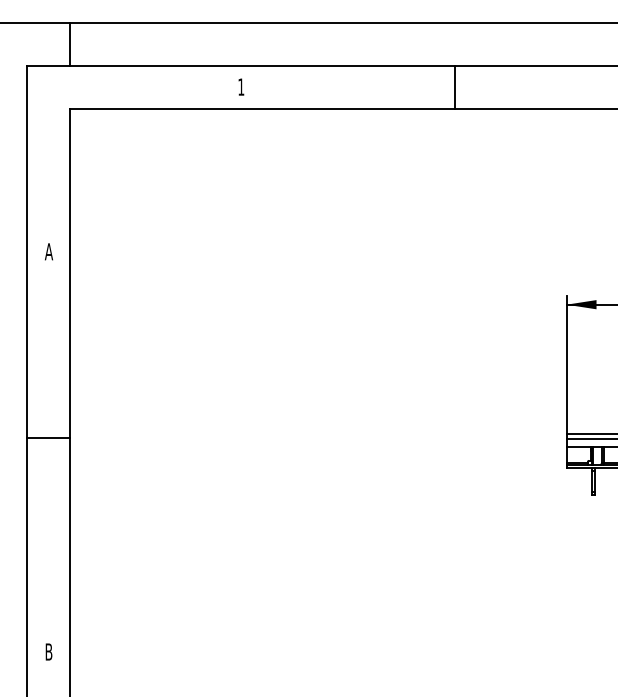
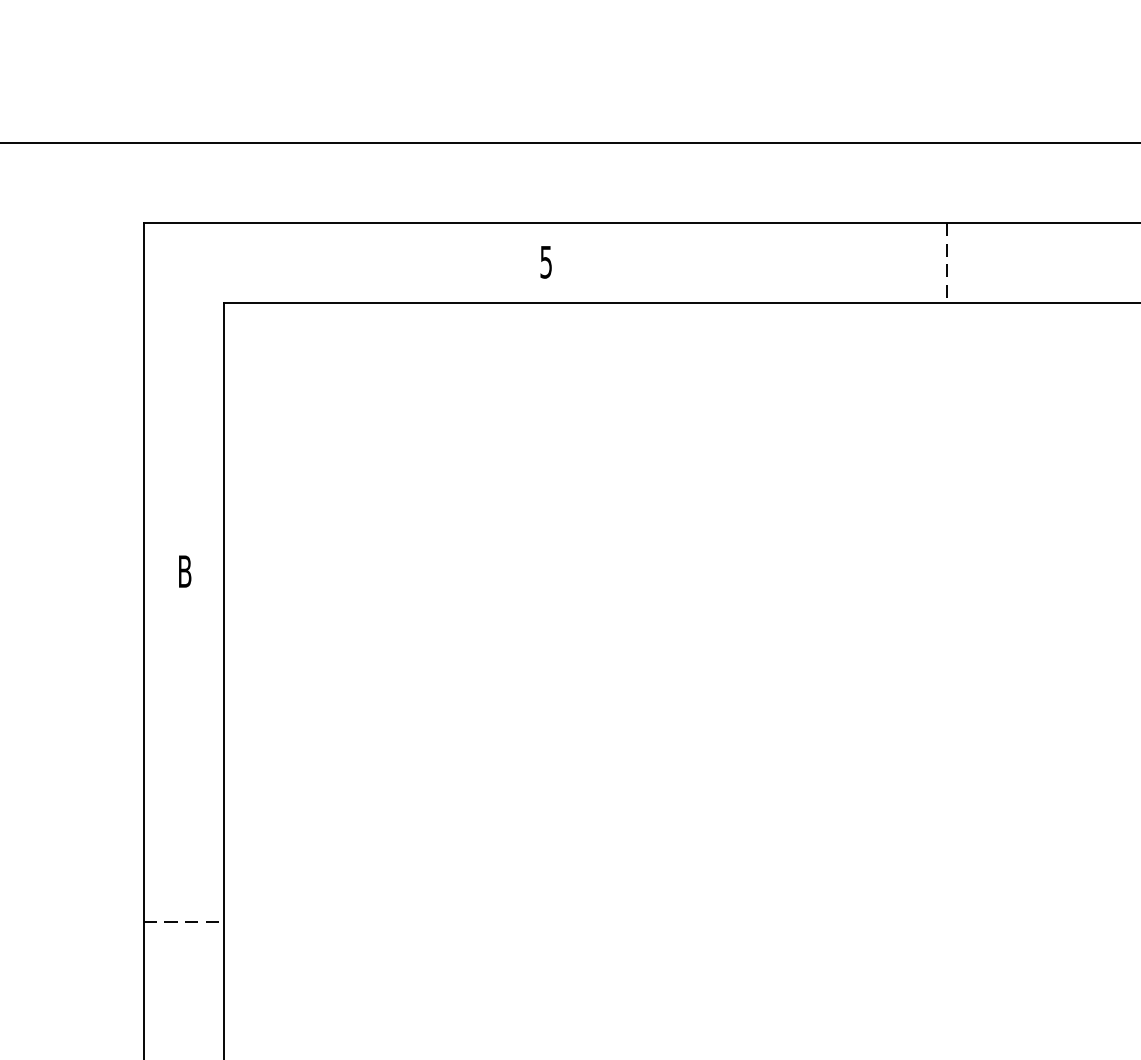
line: (69, 44) -> (223, 182), removed
text: (241, 86) -> (546, 260), 1 -> 5
line: (454, 88) -> (946, 264), solid -> dashed
text: (48, 251) -> (183, 571), A -> B
line: (48, 438) -> (183, 922), solid -> dashed

